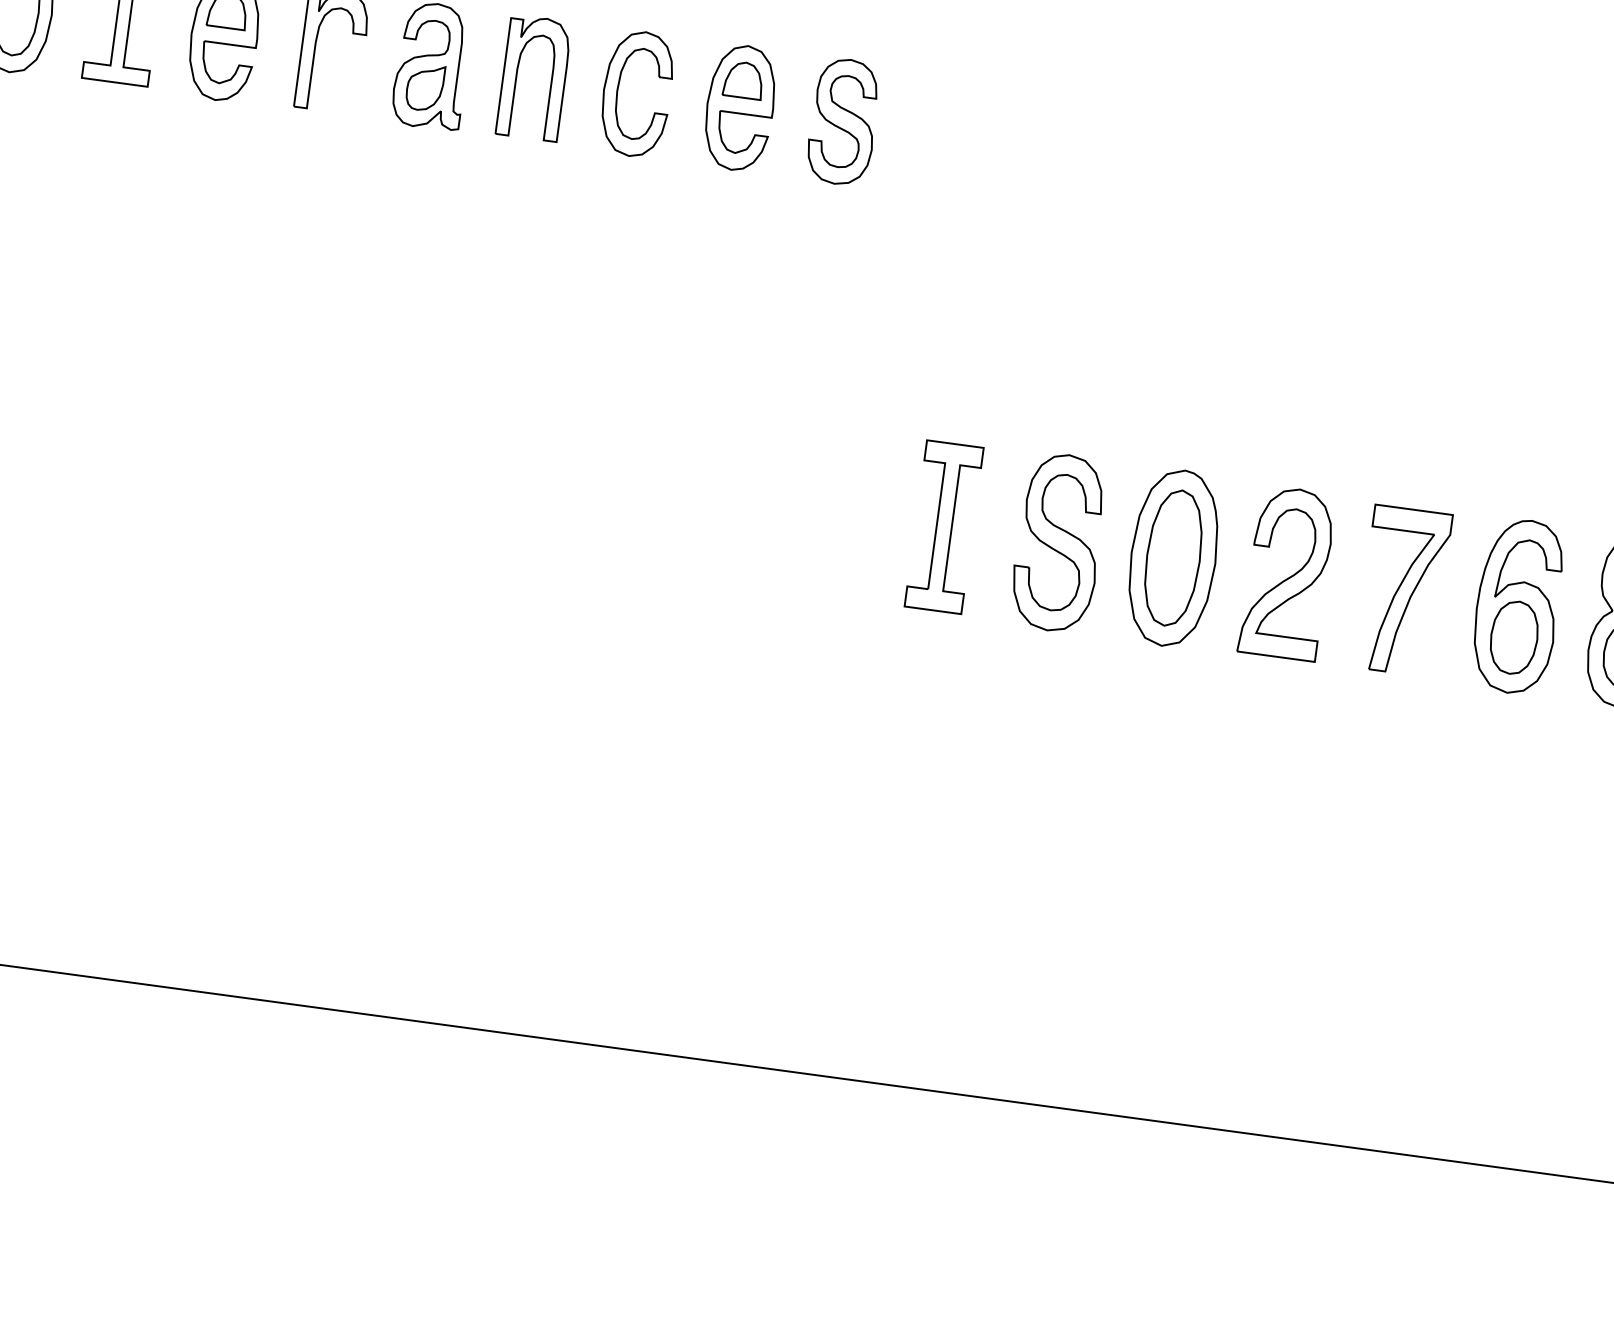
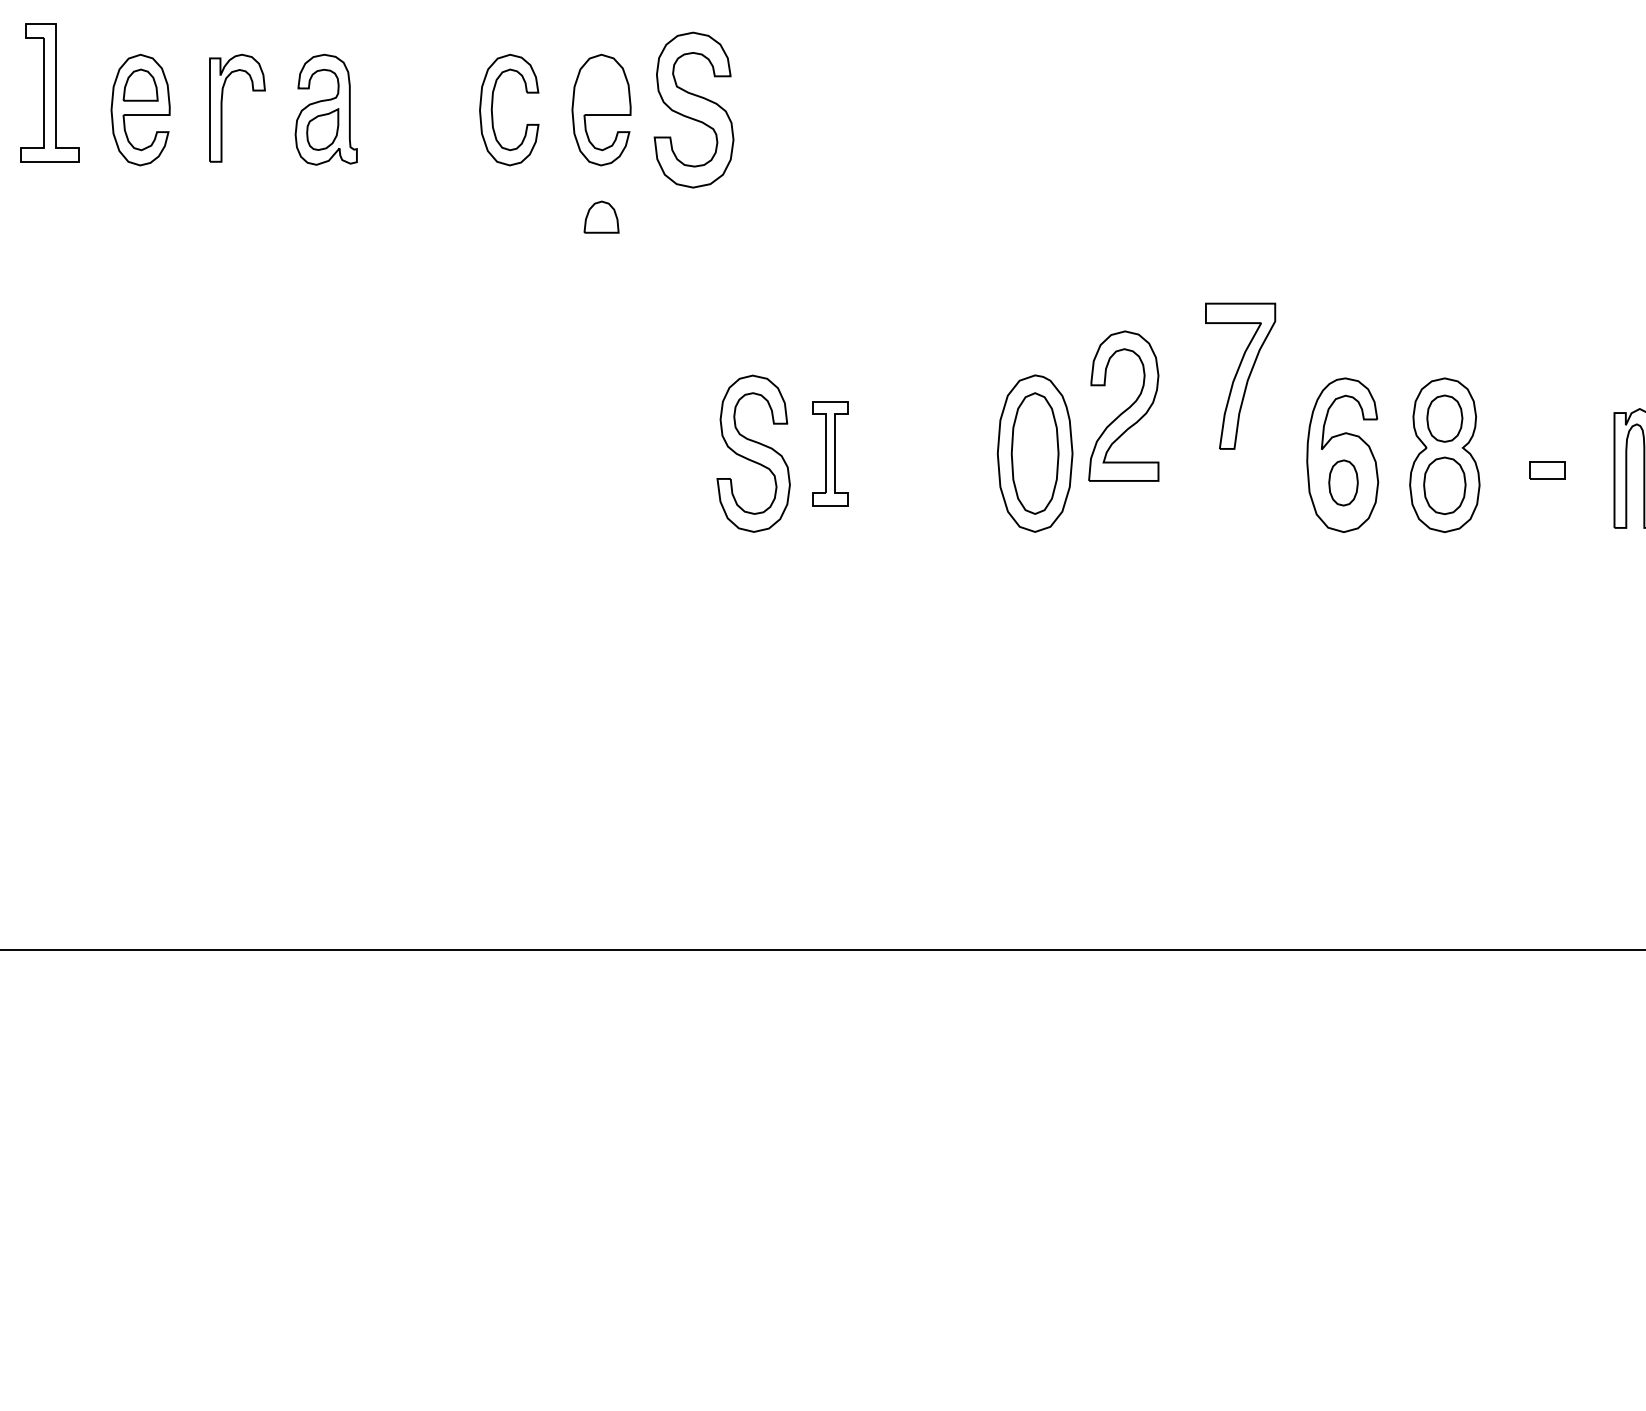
part: (517, 74) -> (402, 107), removed
part: (743, 79) -> (601, 216), moved
part: (843, 121) -> (693, 109), size x1.4
part: (944, 527) -> (830, 453), size x0.7
part: (1058, 542) -> (753, 453), moved
part: (1287, 572) -> (1123, 405), moved
part: (1403, 590) -> (1240, 375), moved
part: (1514, 637) -> (1343, 482), size x0.7

